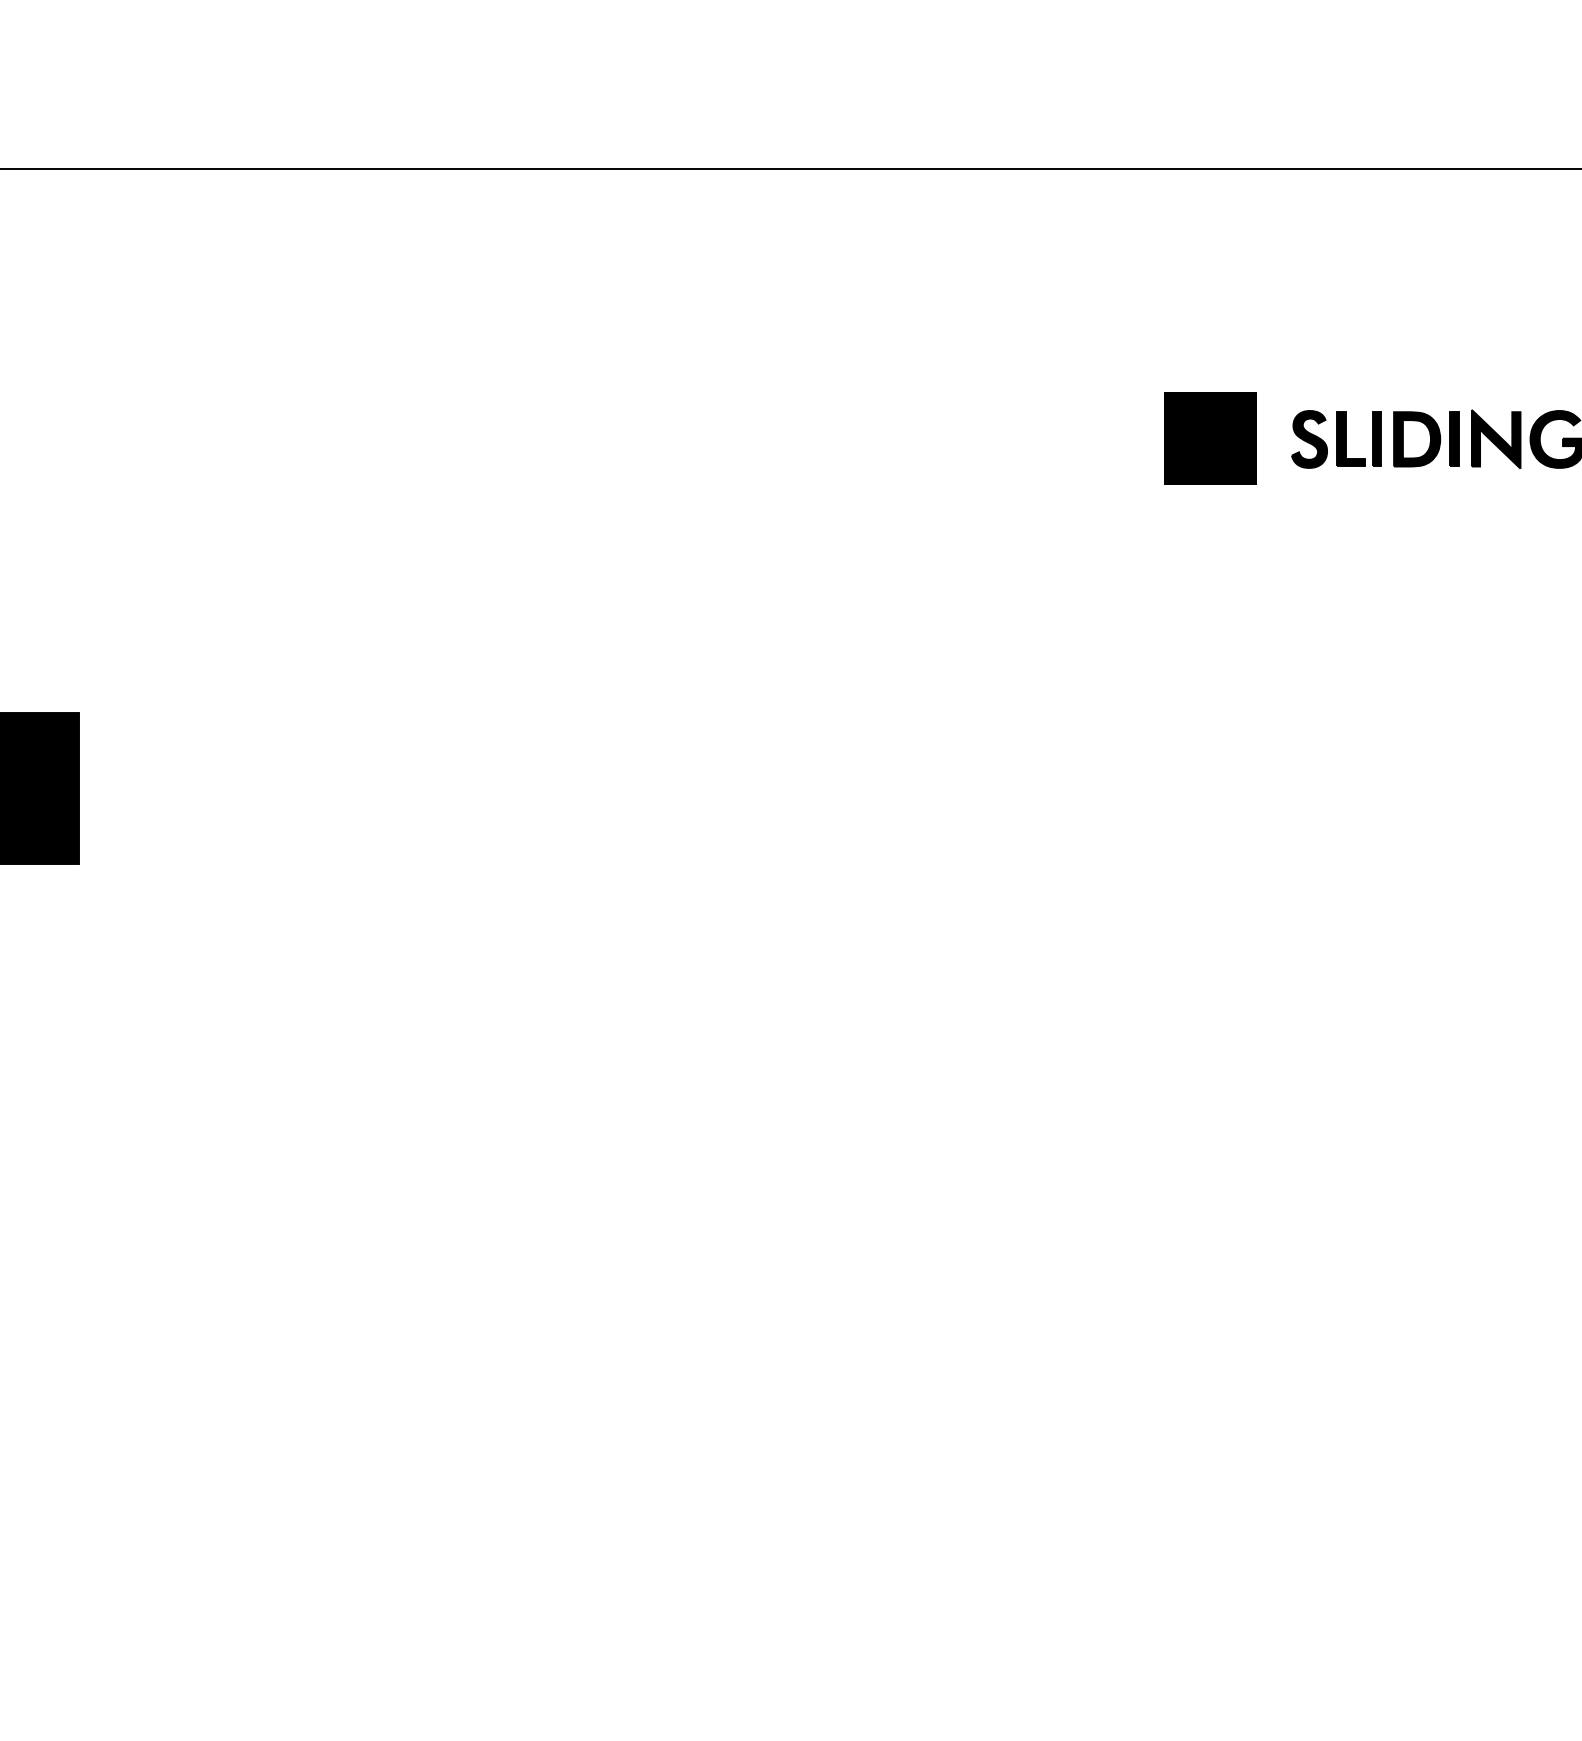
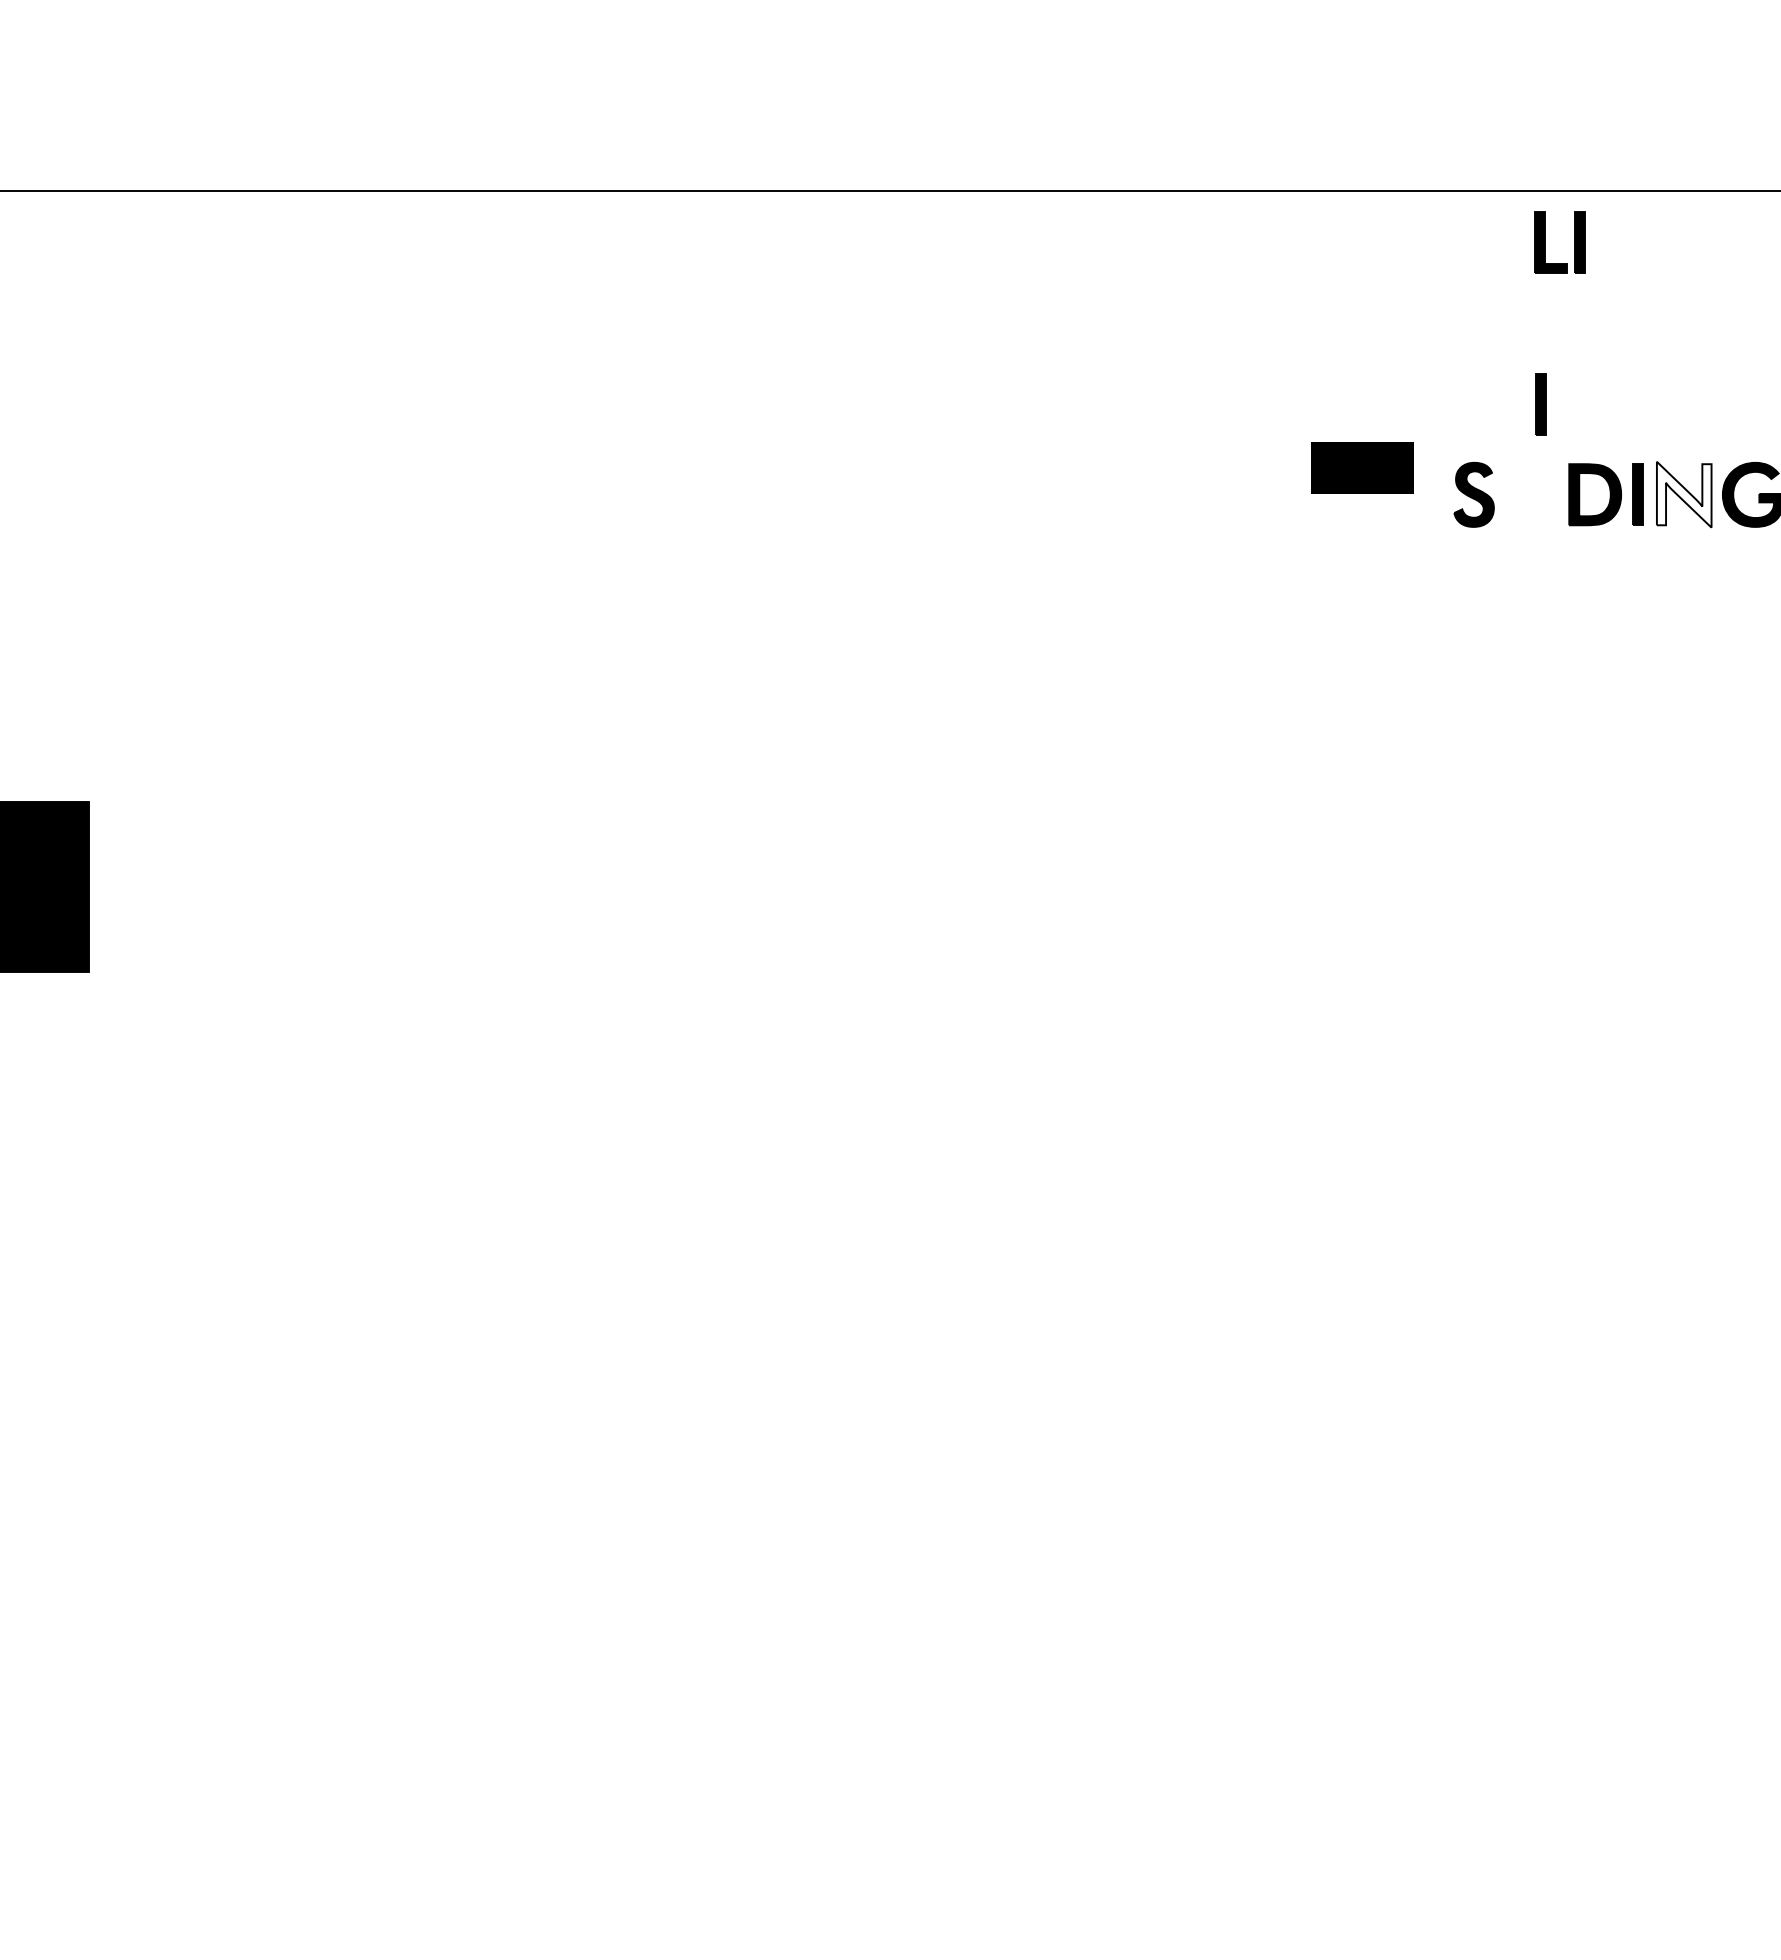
part: (1368, 358) -> (1540, 403), added
part: (1346, 438) -> (1546, 241), moved
fill: (1495, 439) -> (1683, 494), removed
fill: (1210, 461) -> (1362, 519), removed

